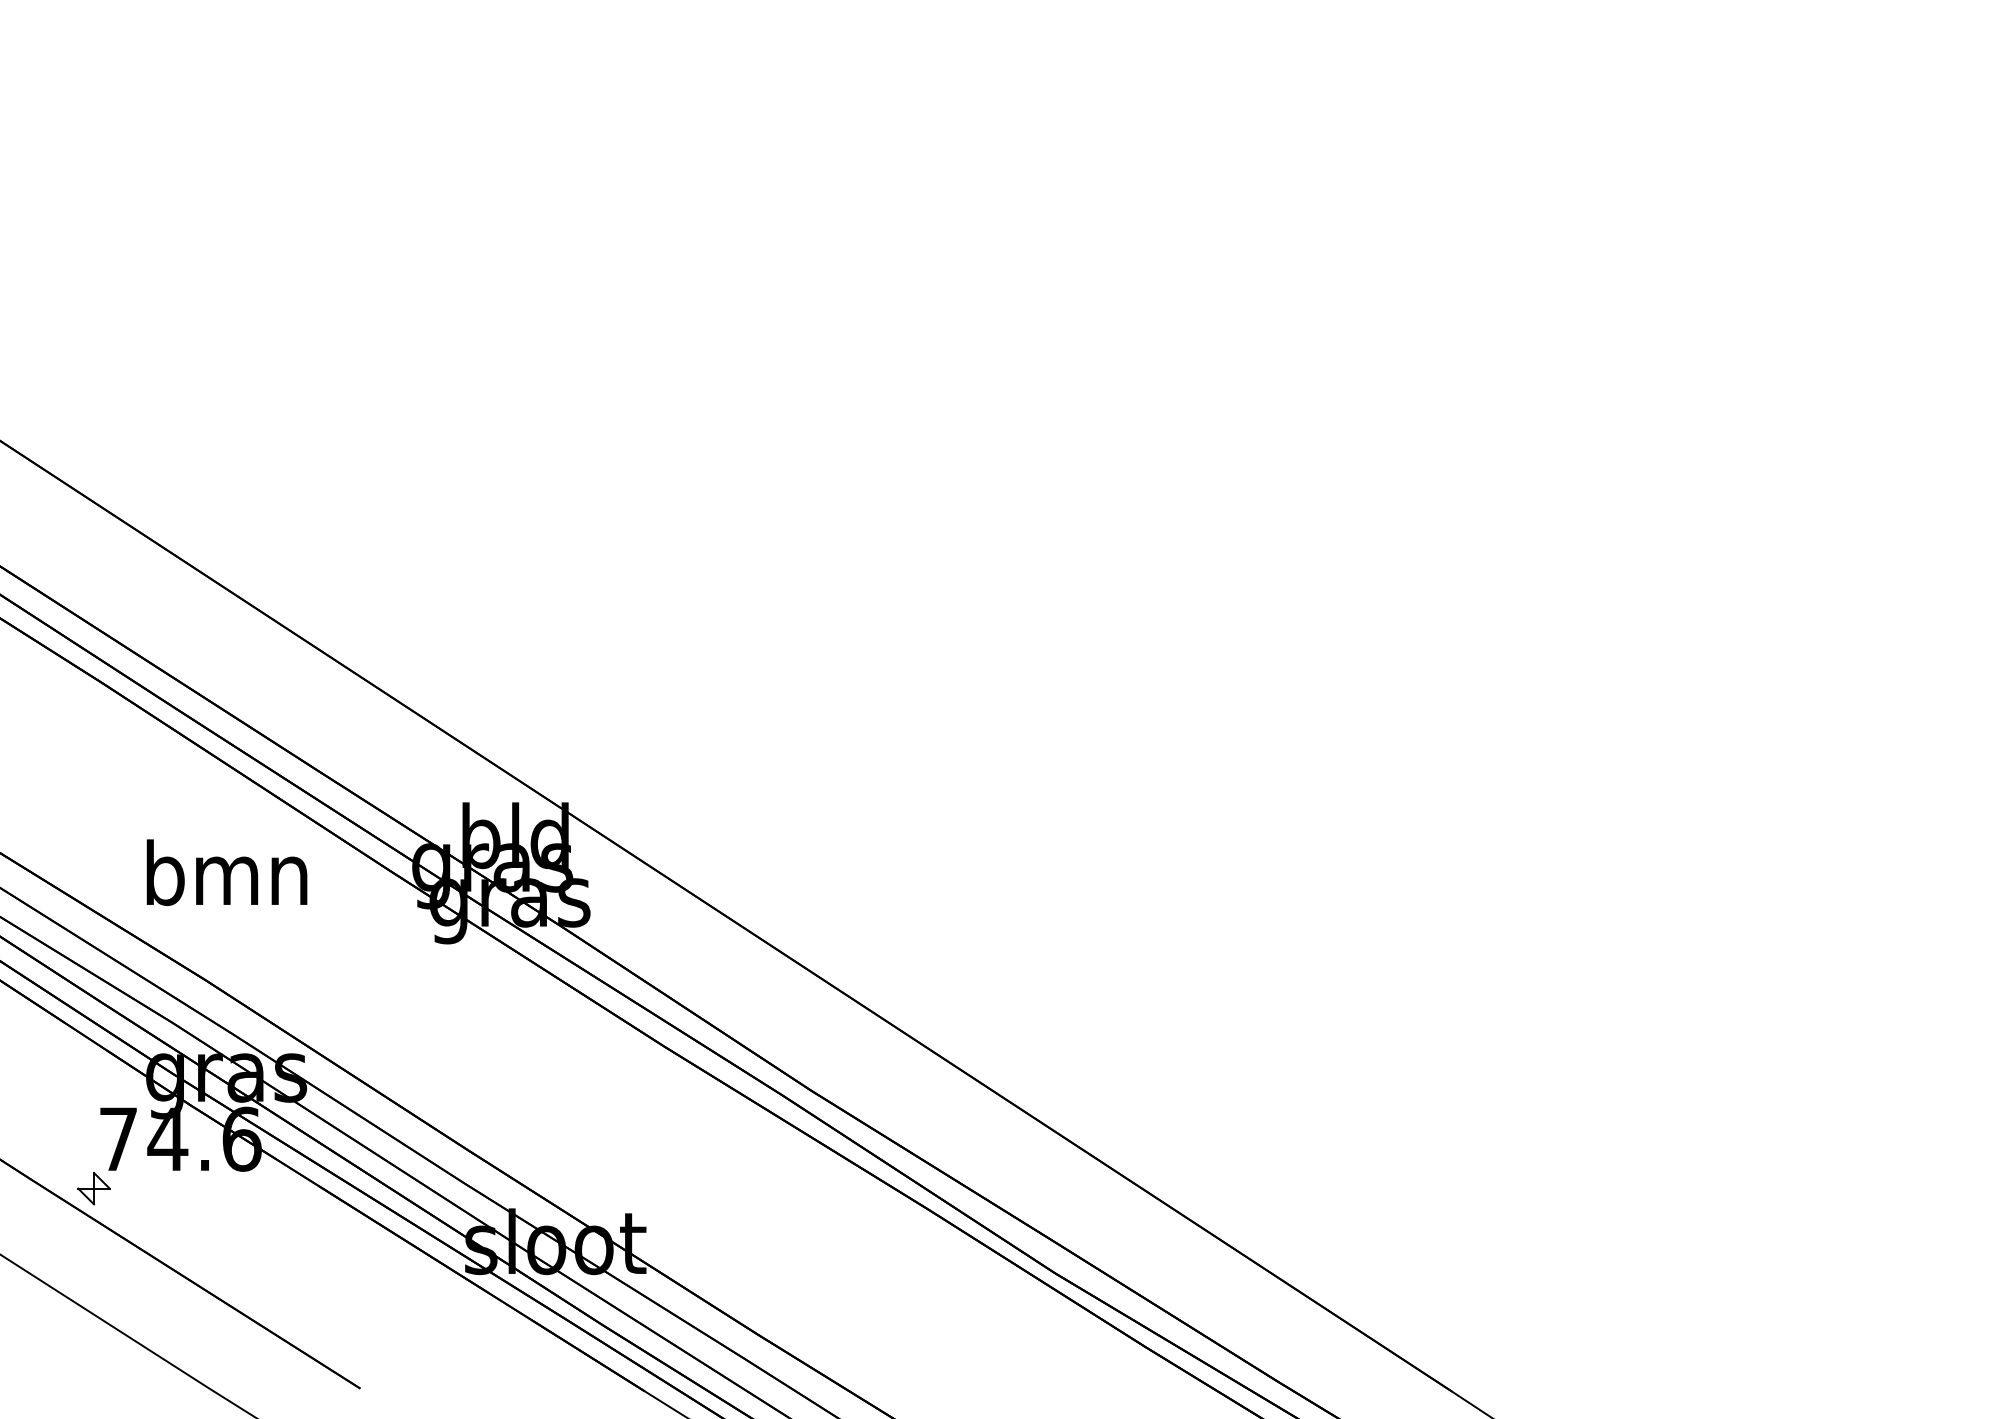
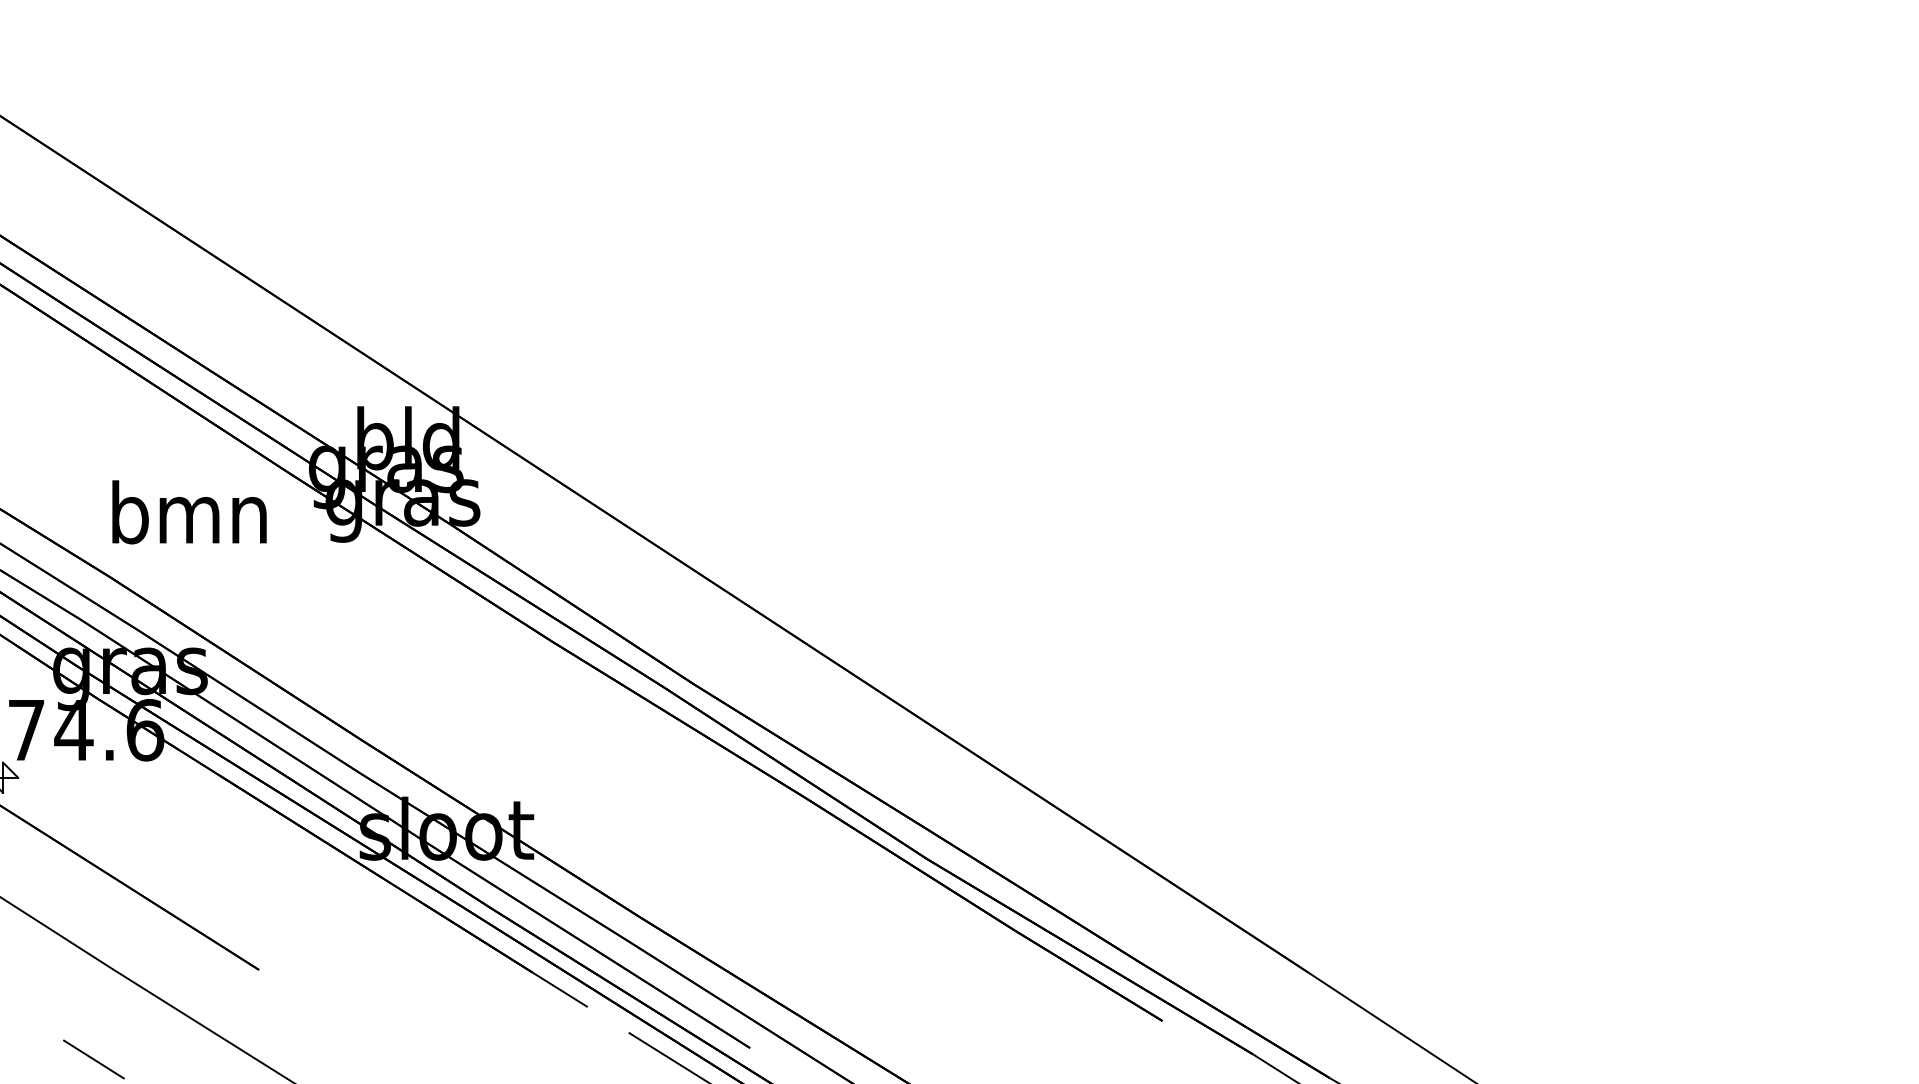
text: (226, 872) -> (189, 512), moved

